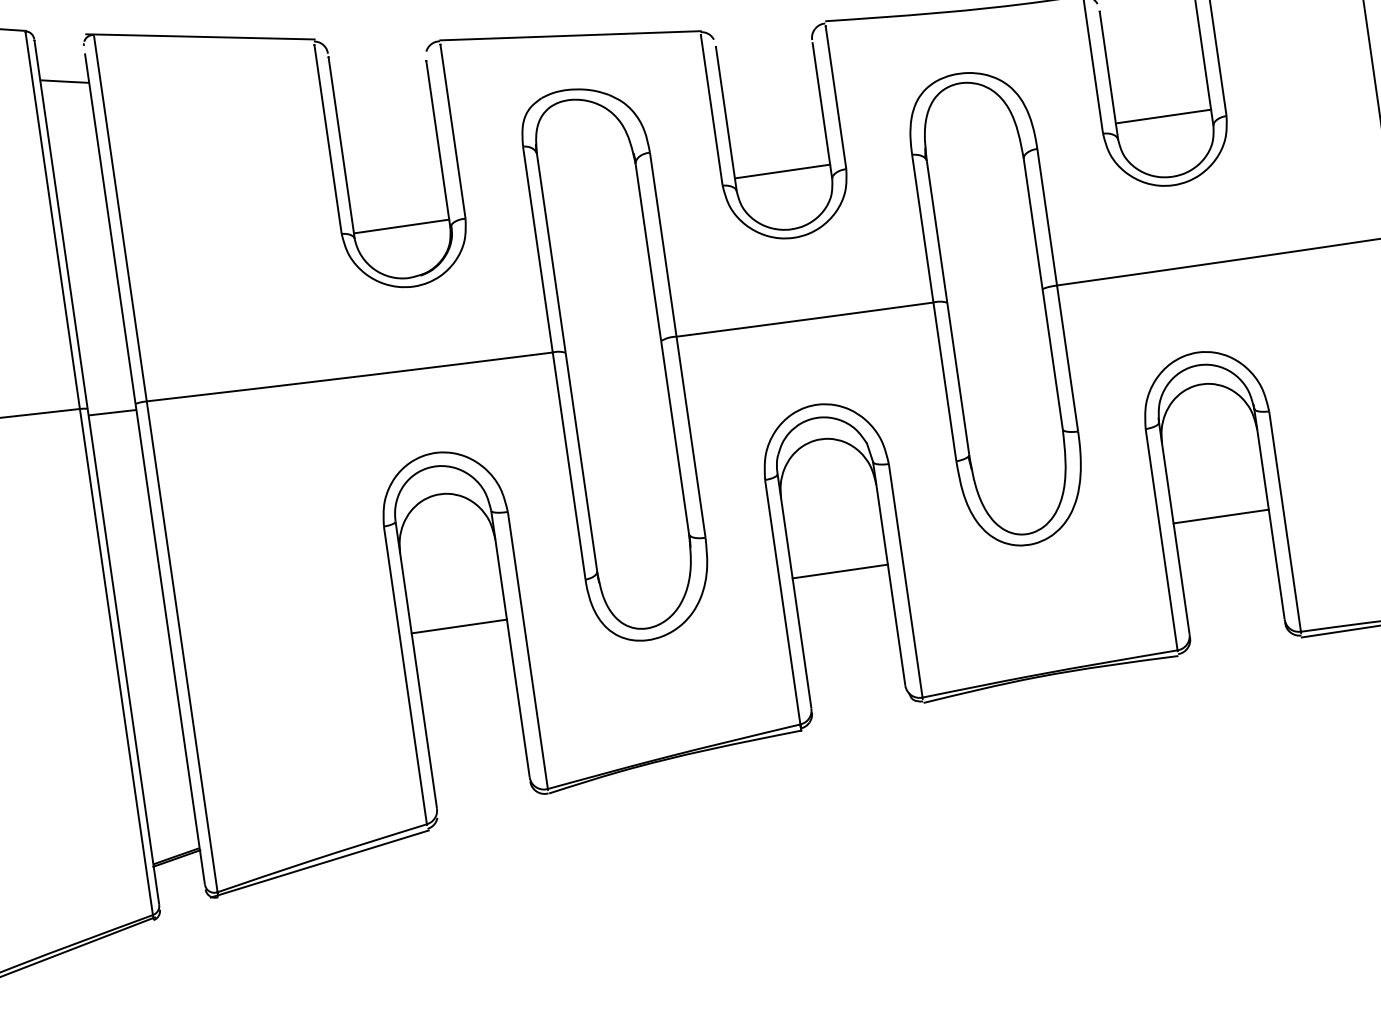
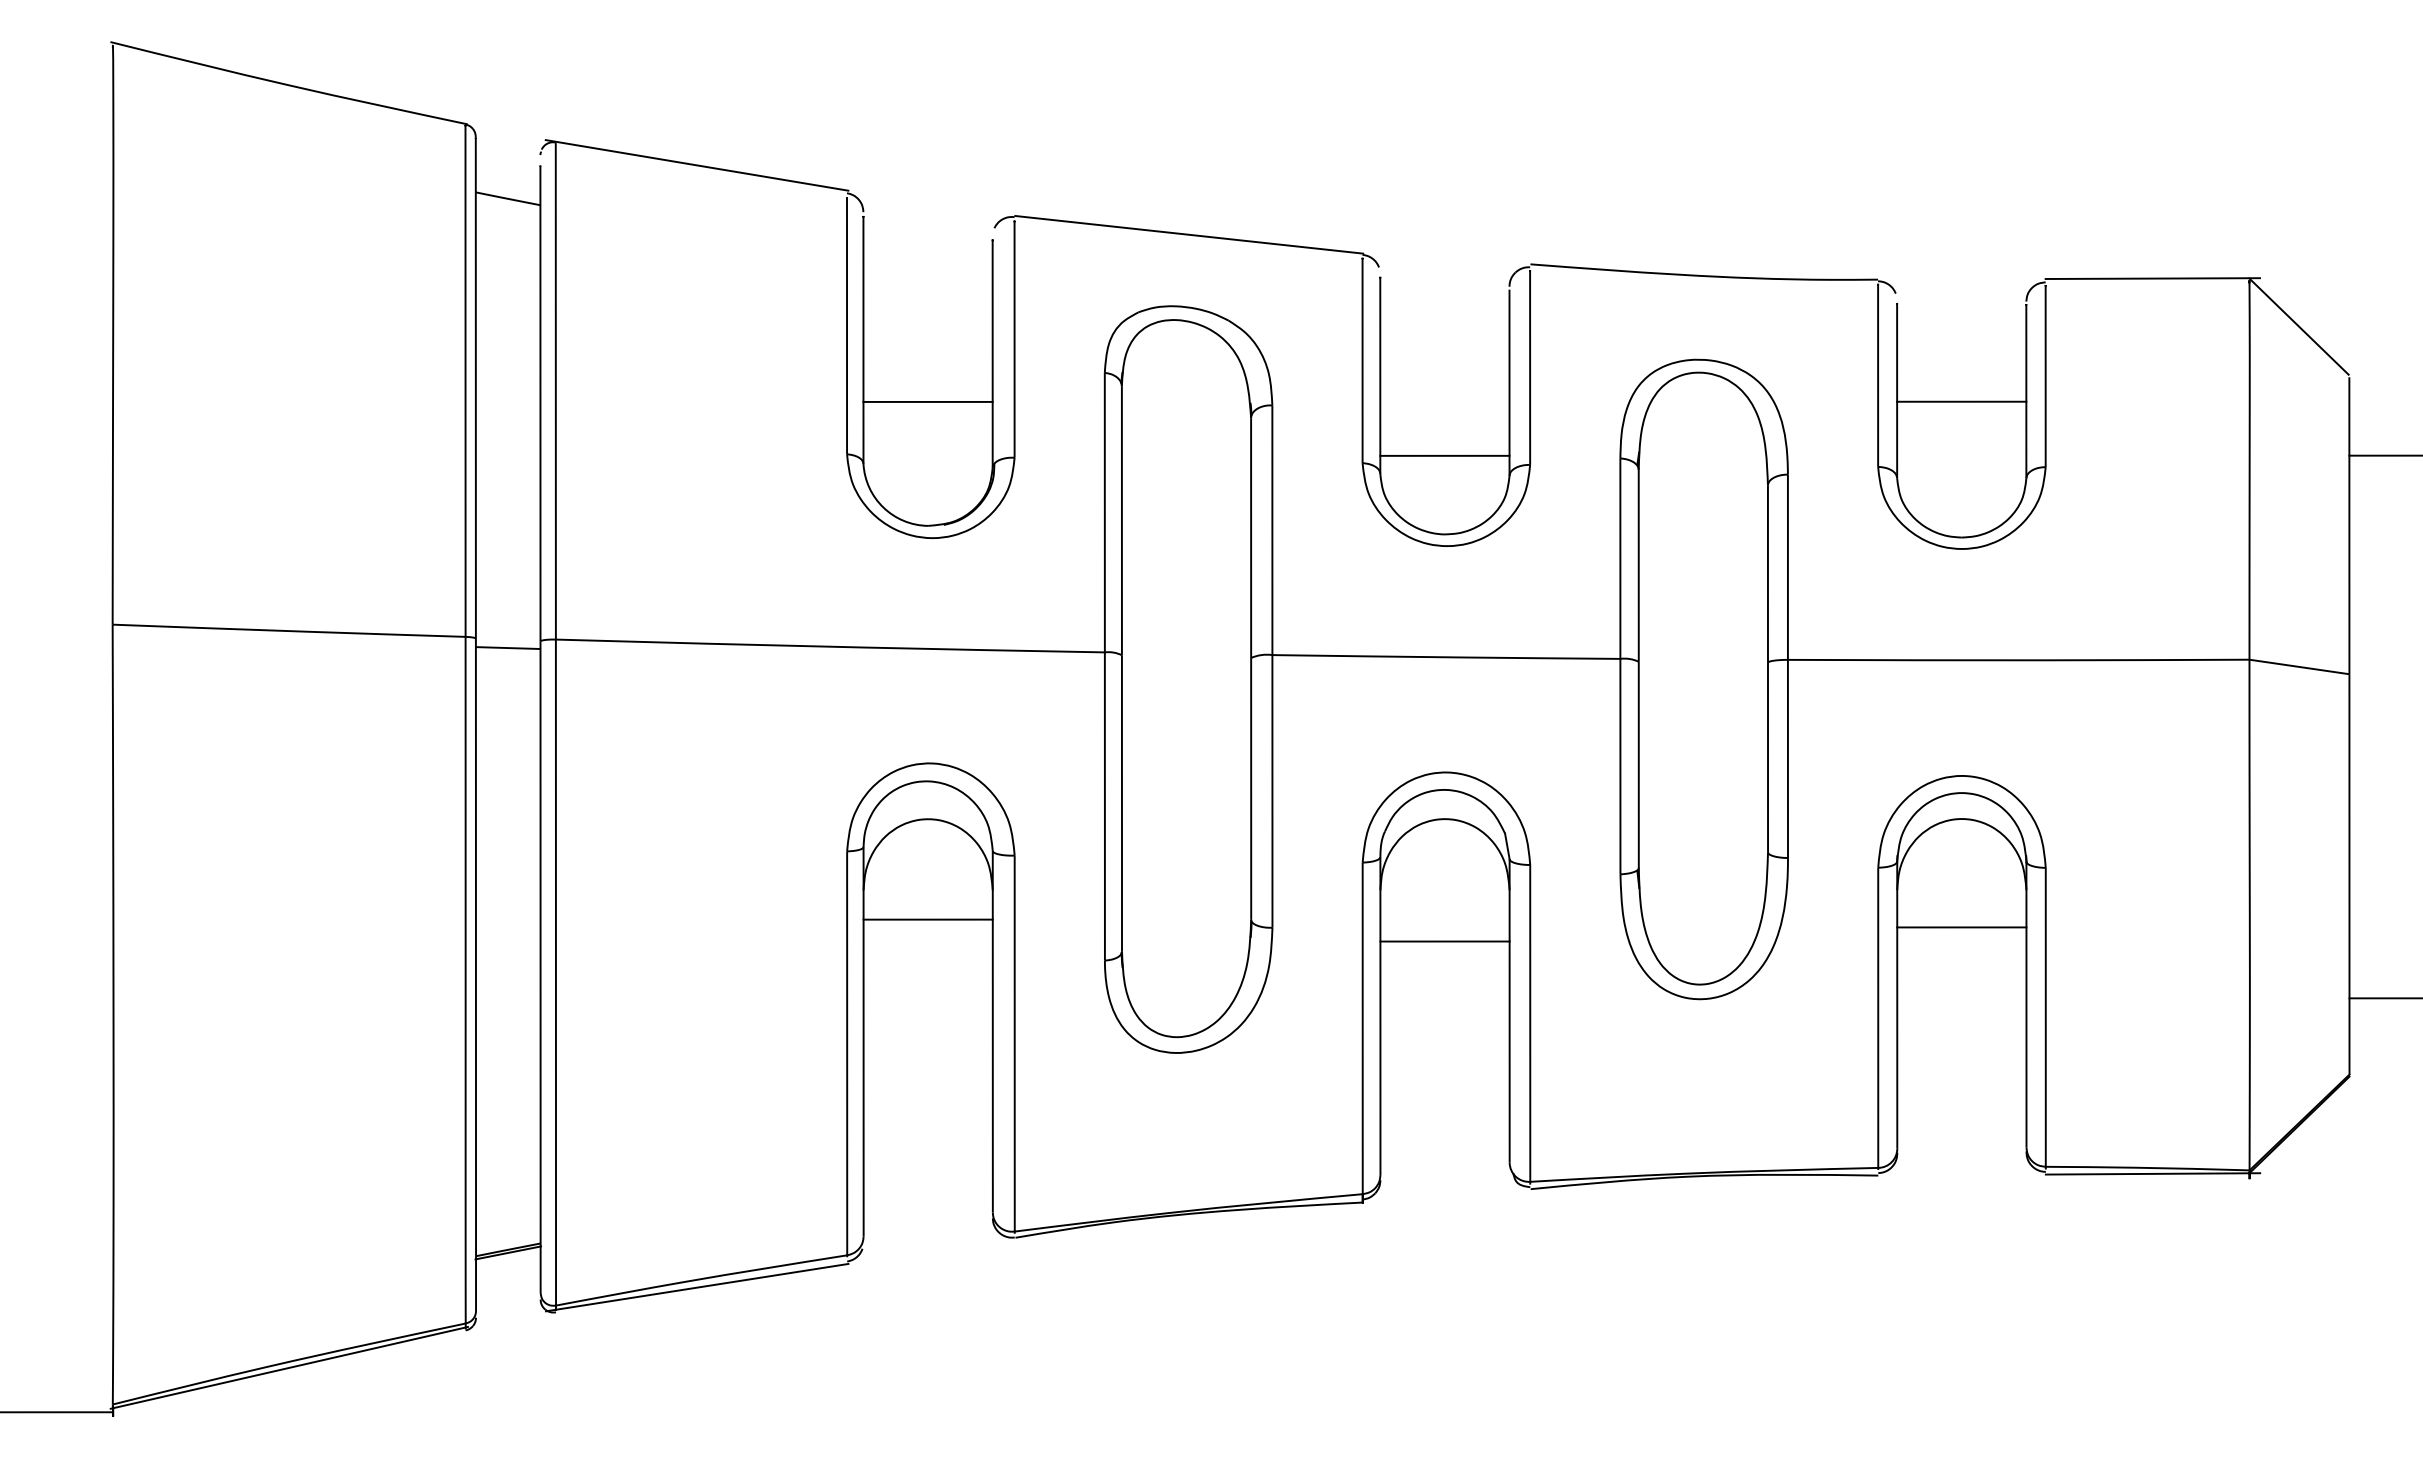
line: (1163, 116) -> (1961, 401), moved
line: (401, 226) -> (927, 401), moved
line: (1220, 516) -> (1961, 927), moved
line: (839, 571) -> (1444, 941), moved
line: (458, 626) -> (927, 919), moved

